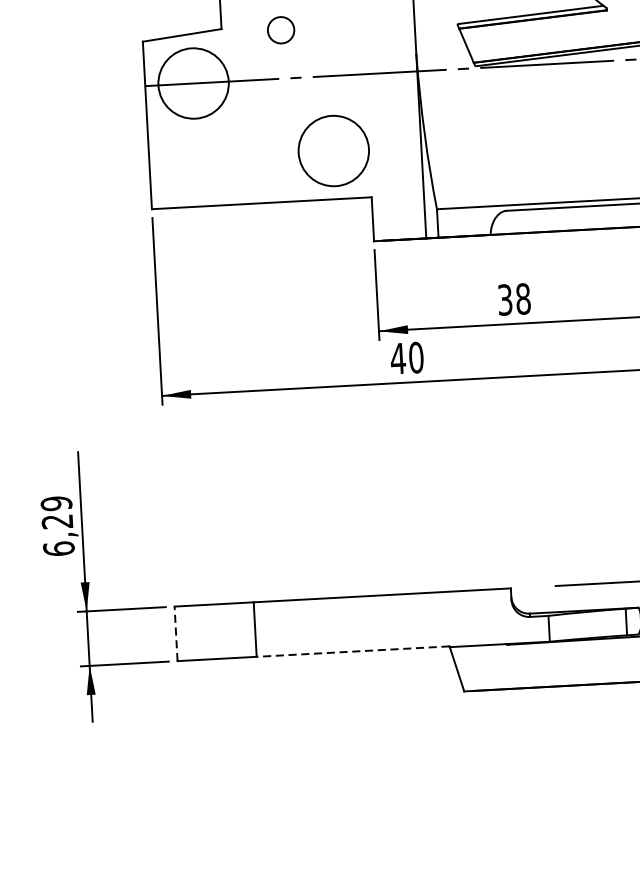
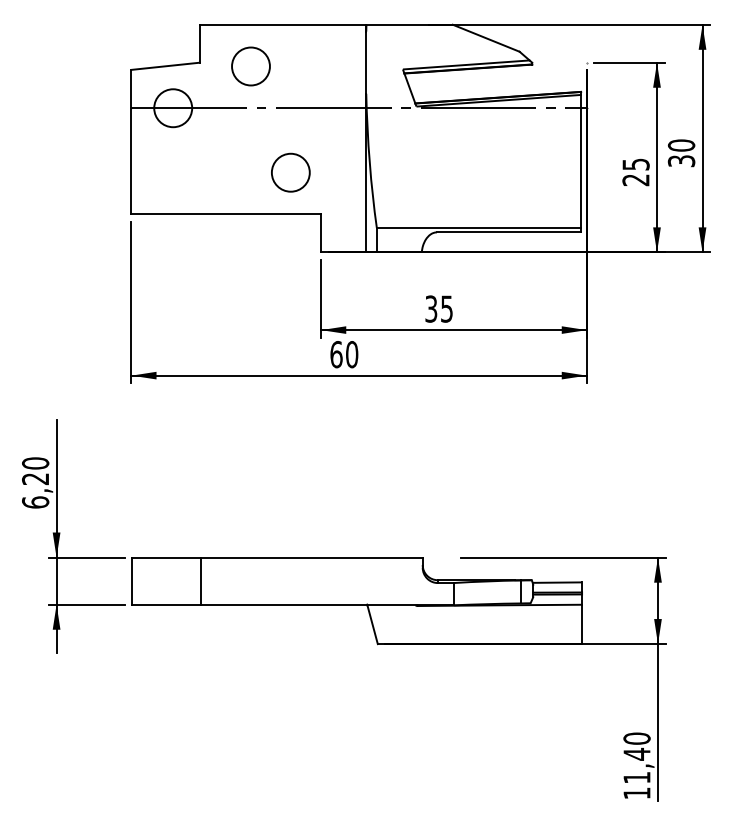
circle: (280, 30) -> (250, 66), size x1.67
circle: (193, 83) -> (173, 108), size x0.62
circle: (333, 150) -> (290, 172), size x0.62
text: (523, 298) -> (447, 308), 38 -> 35
text: (398, 358) -> (336, 354), 40 -> 60
text: (56, 503) -> (35, 463), 6,29 -> 6,20
line: (176, 634) -> (132, 581), dashed -> solid
line: (352, 651) -> (283, 604), dashed -> solid

